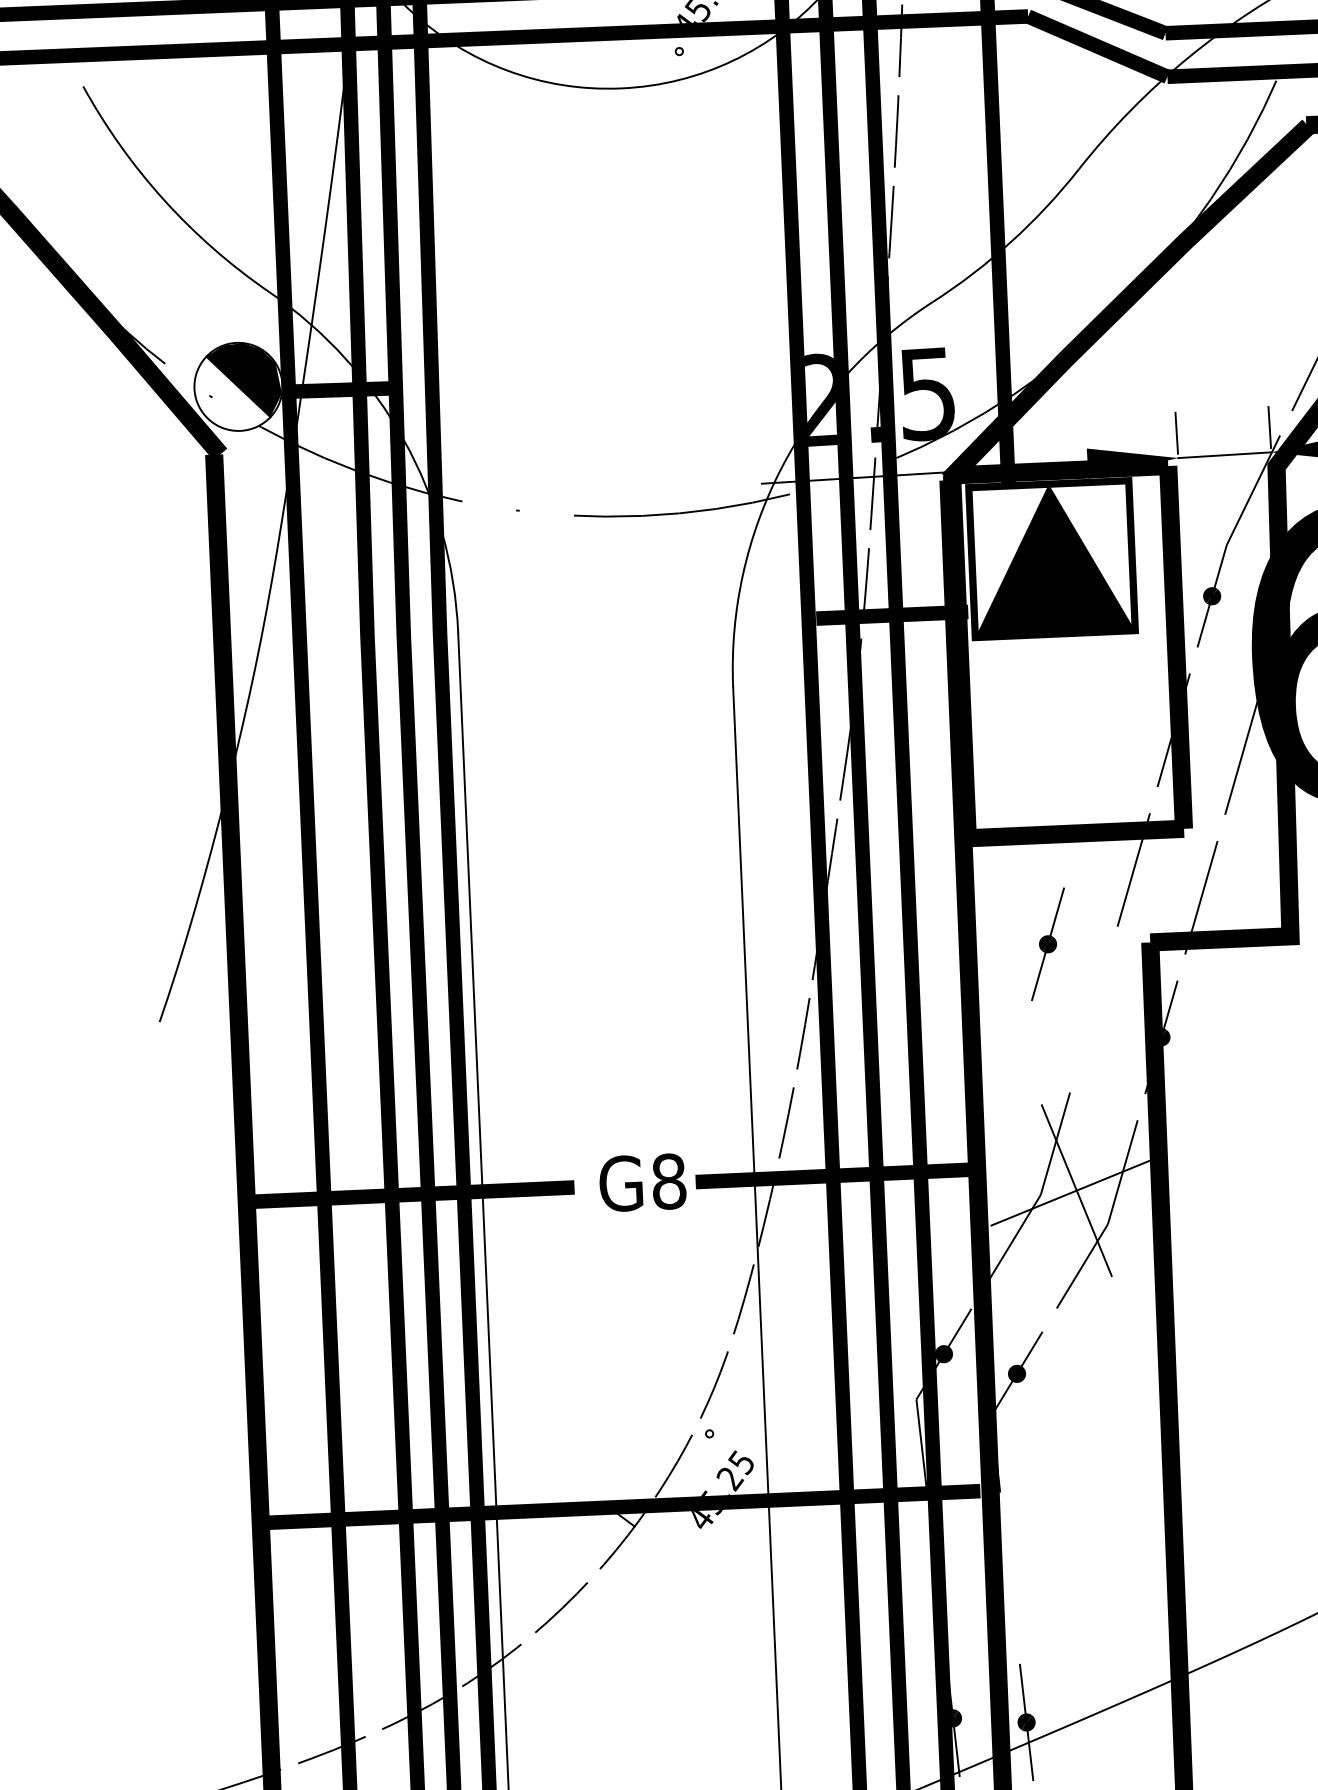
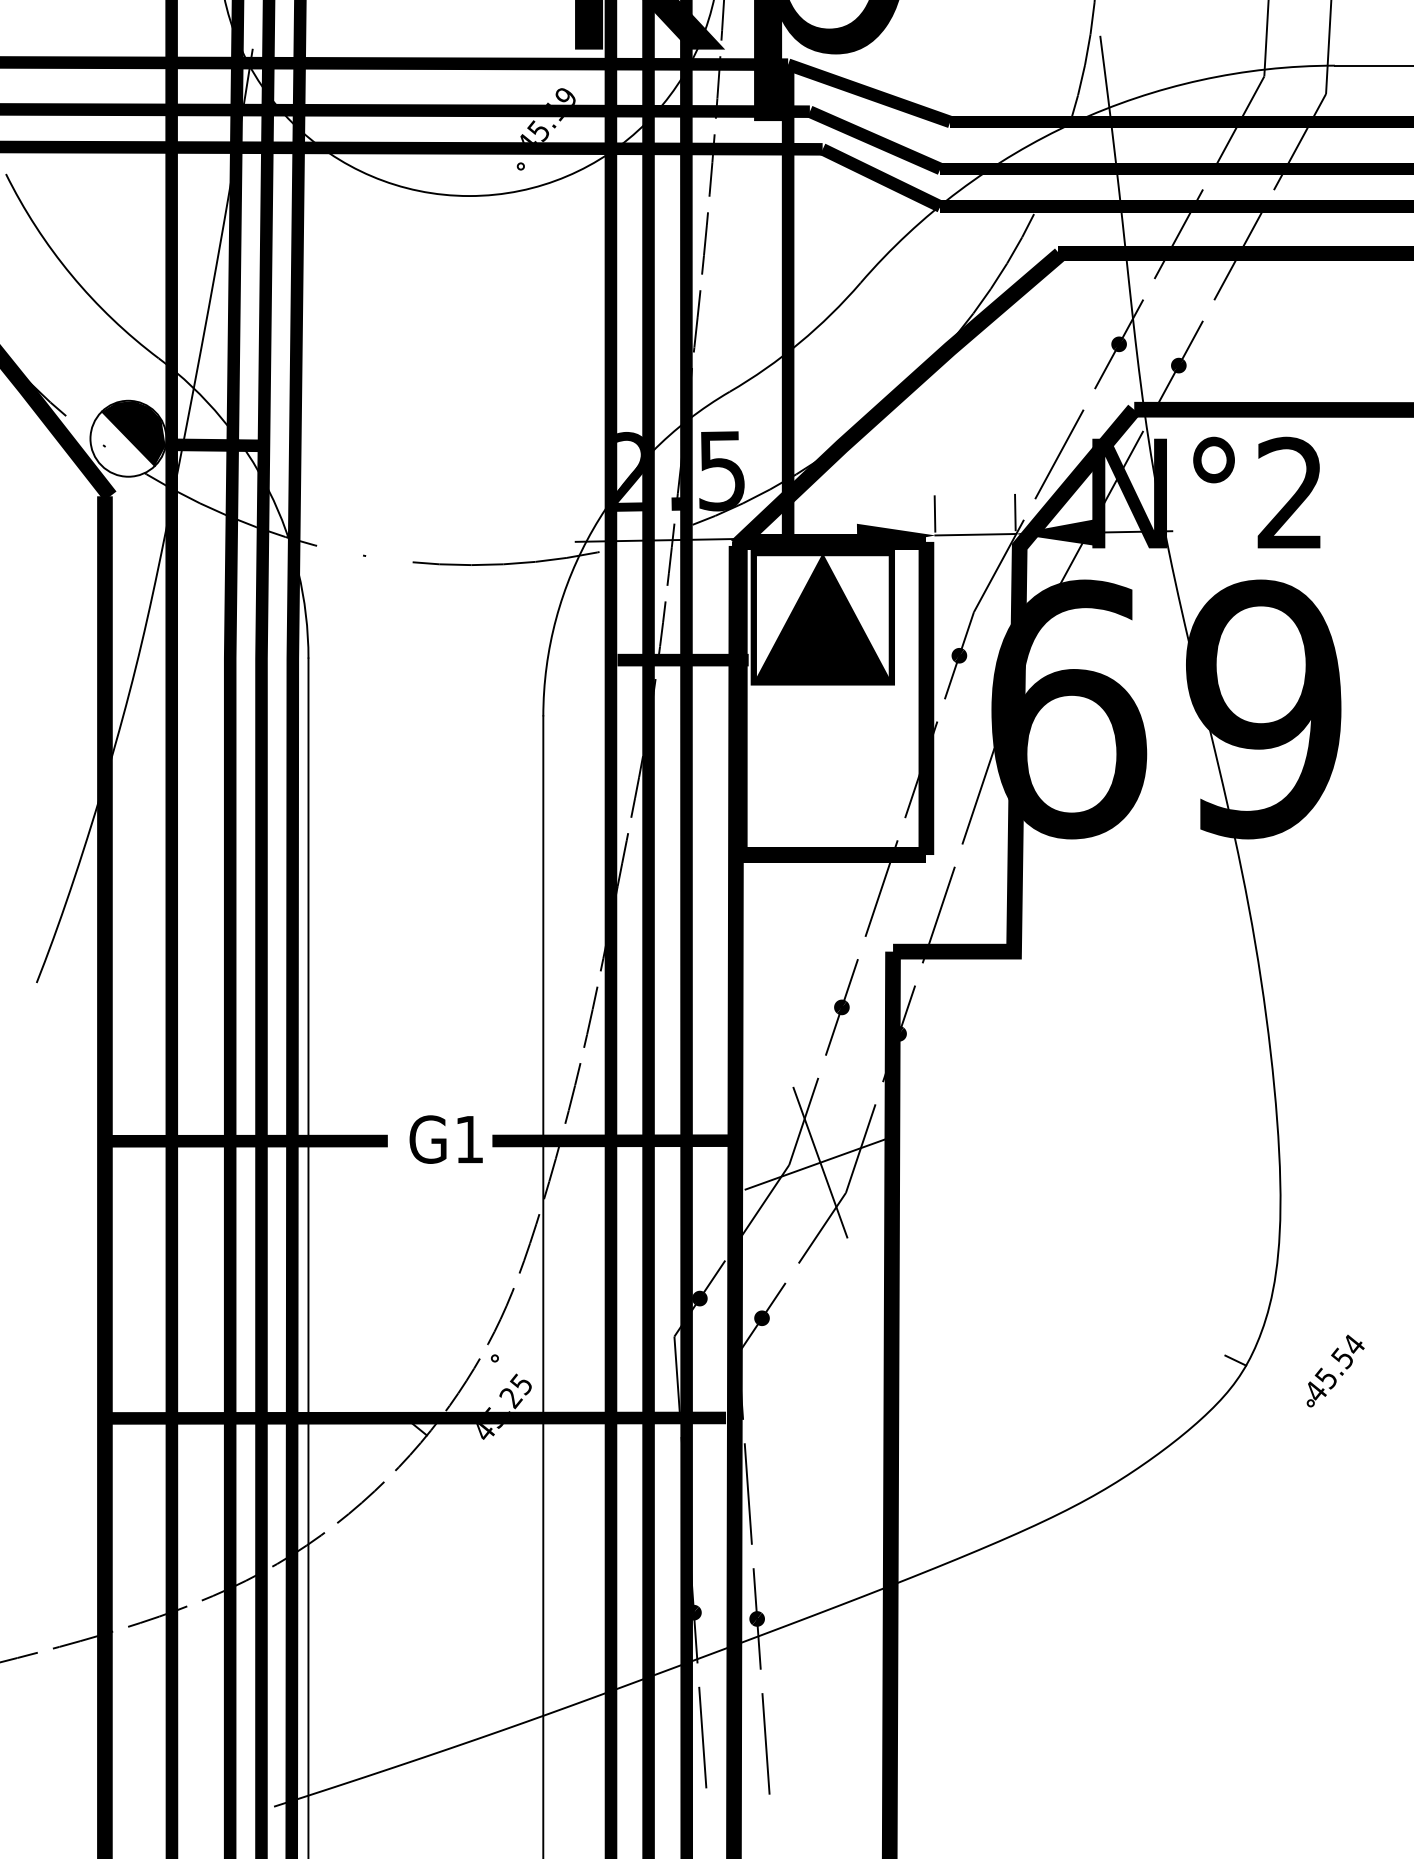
part: (1047, 944) -> (841, 1007), moved
text: (669, 1181) -> (469, 1139), G8 -> G1
line: (1009, 1577) -> (747, 1493), added

